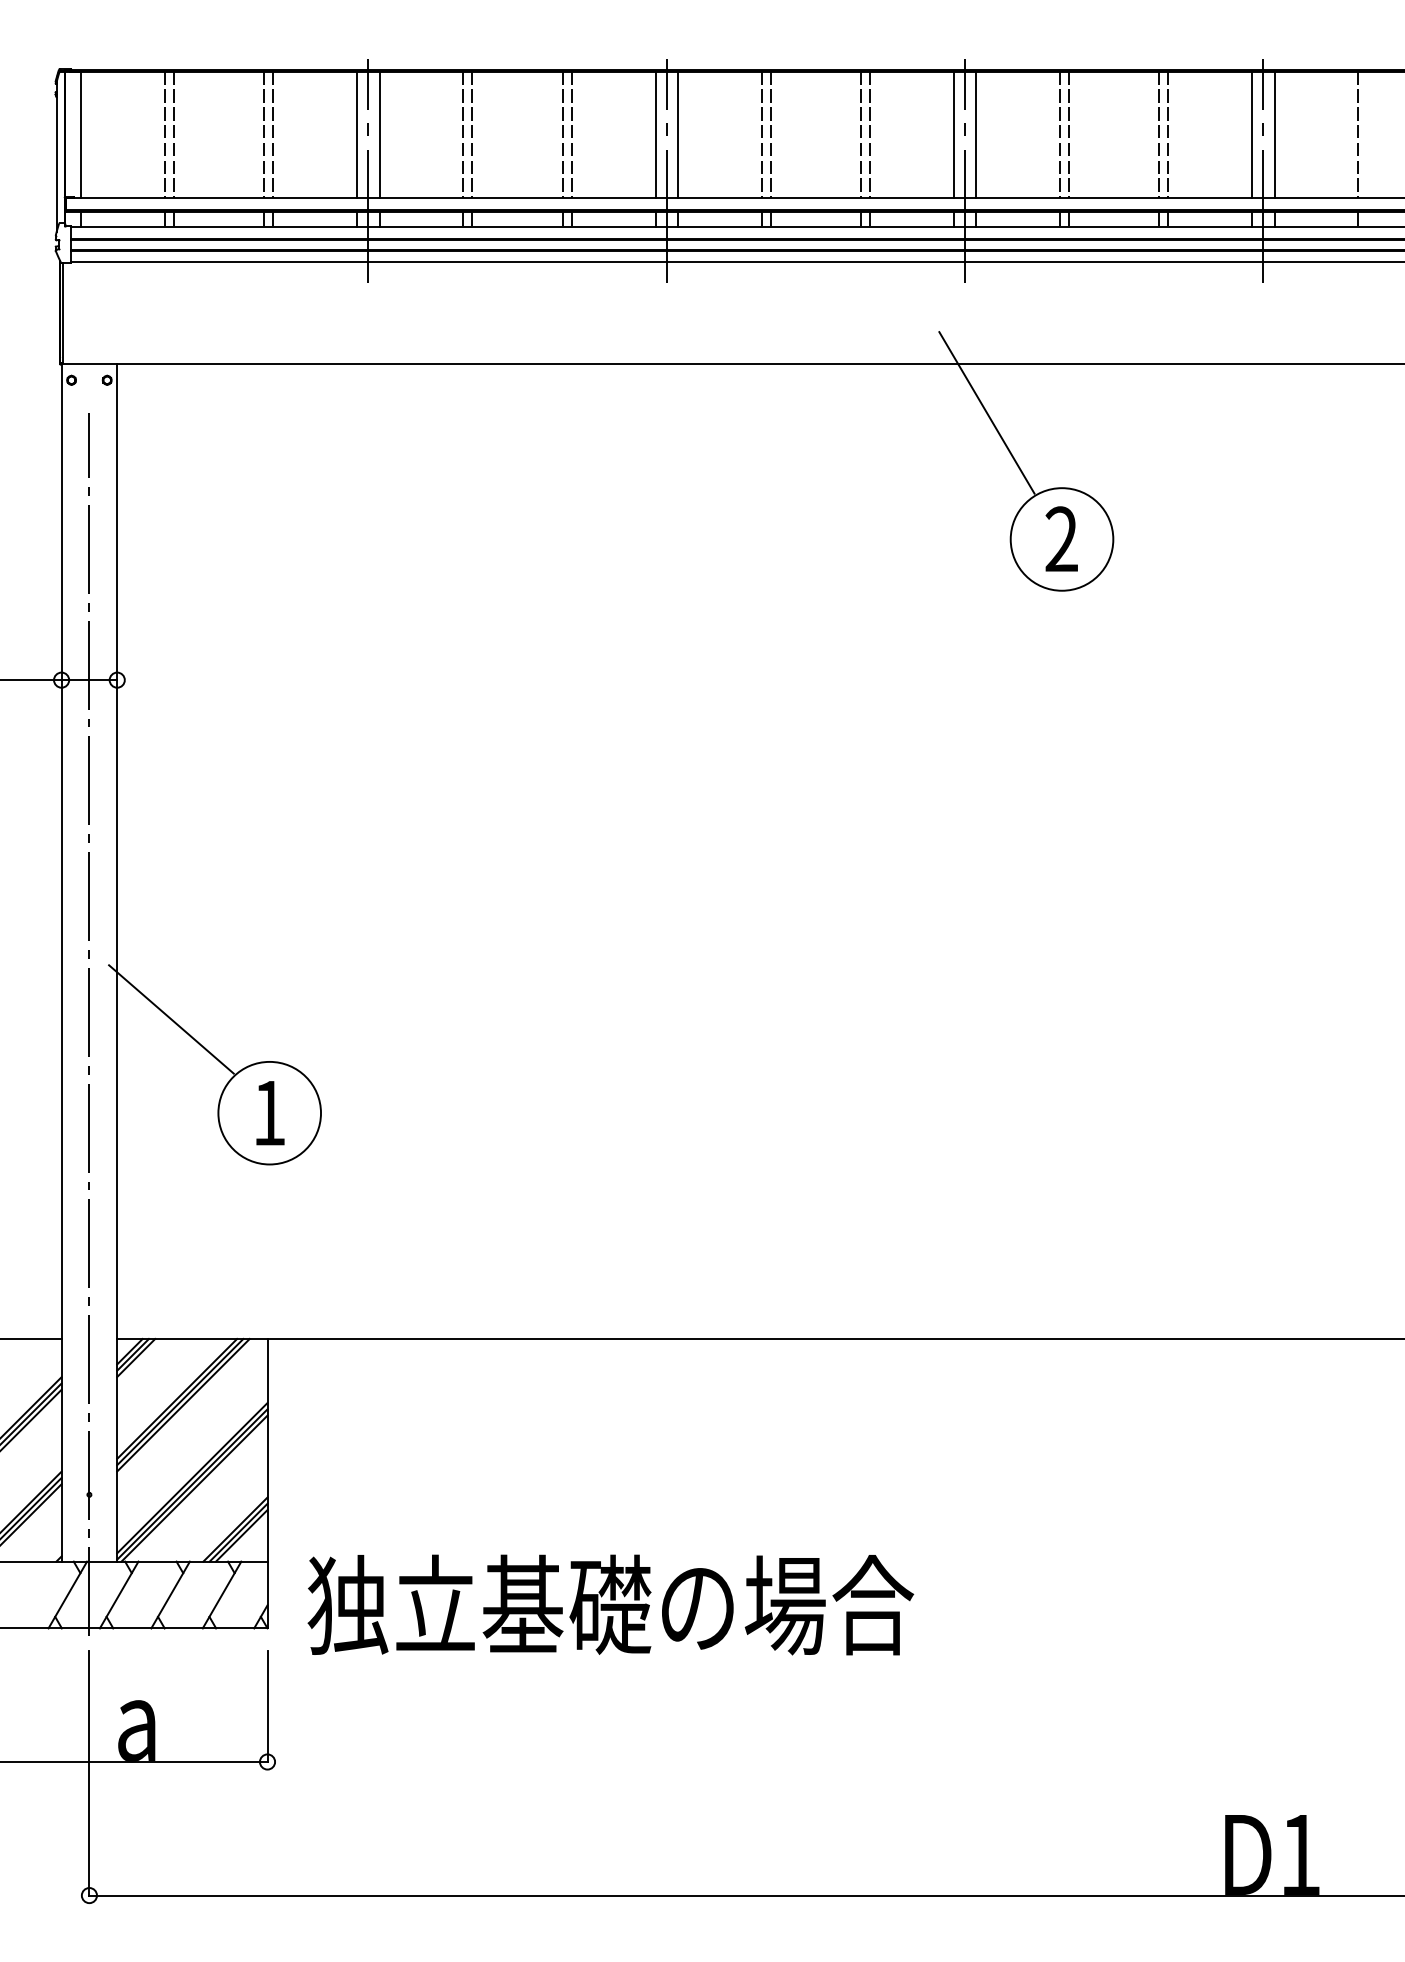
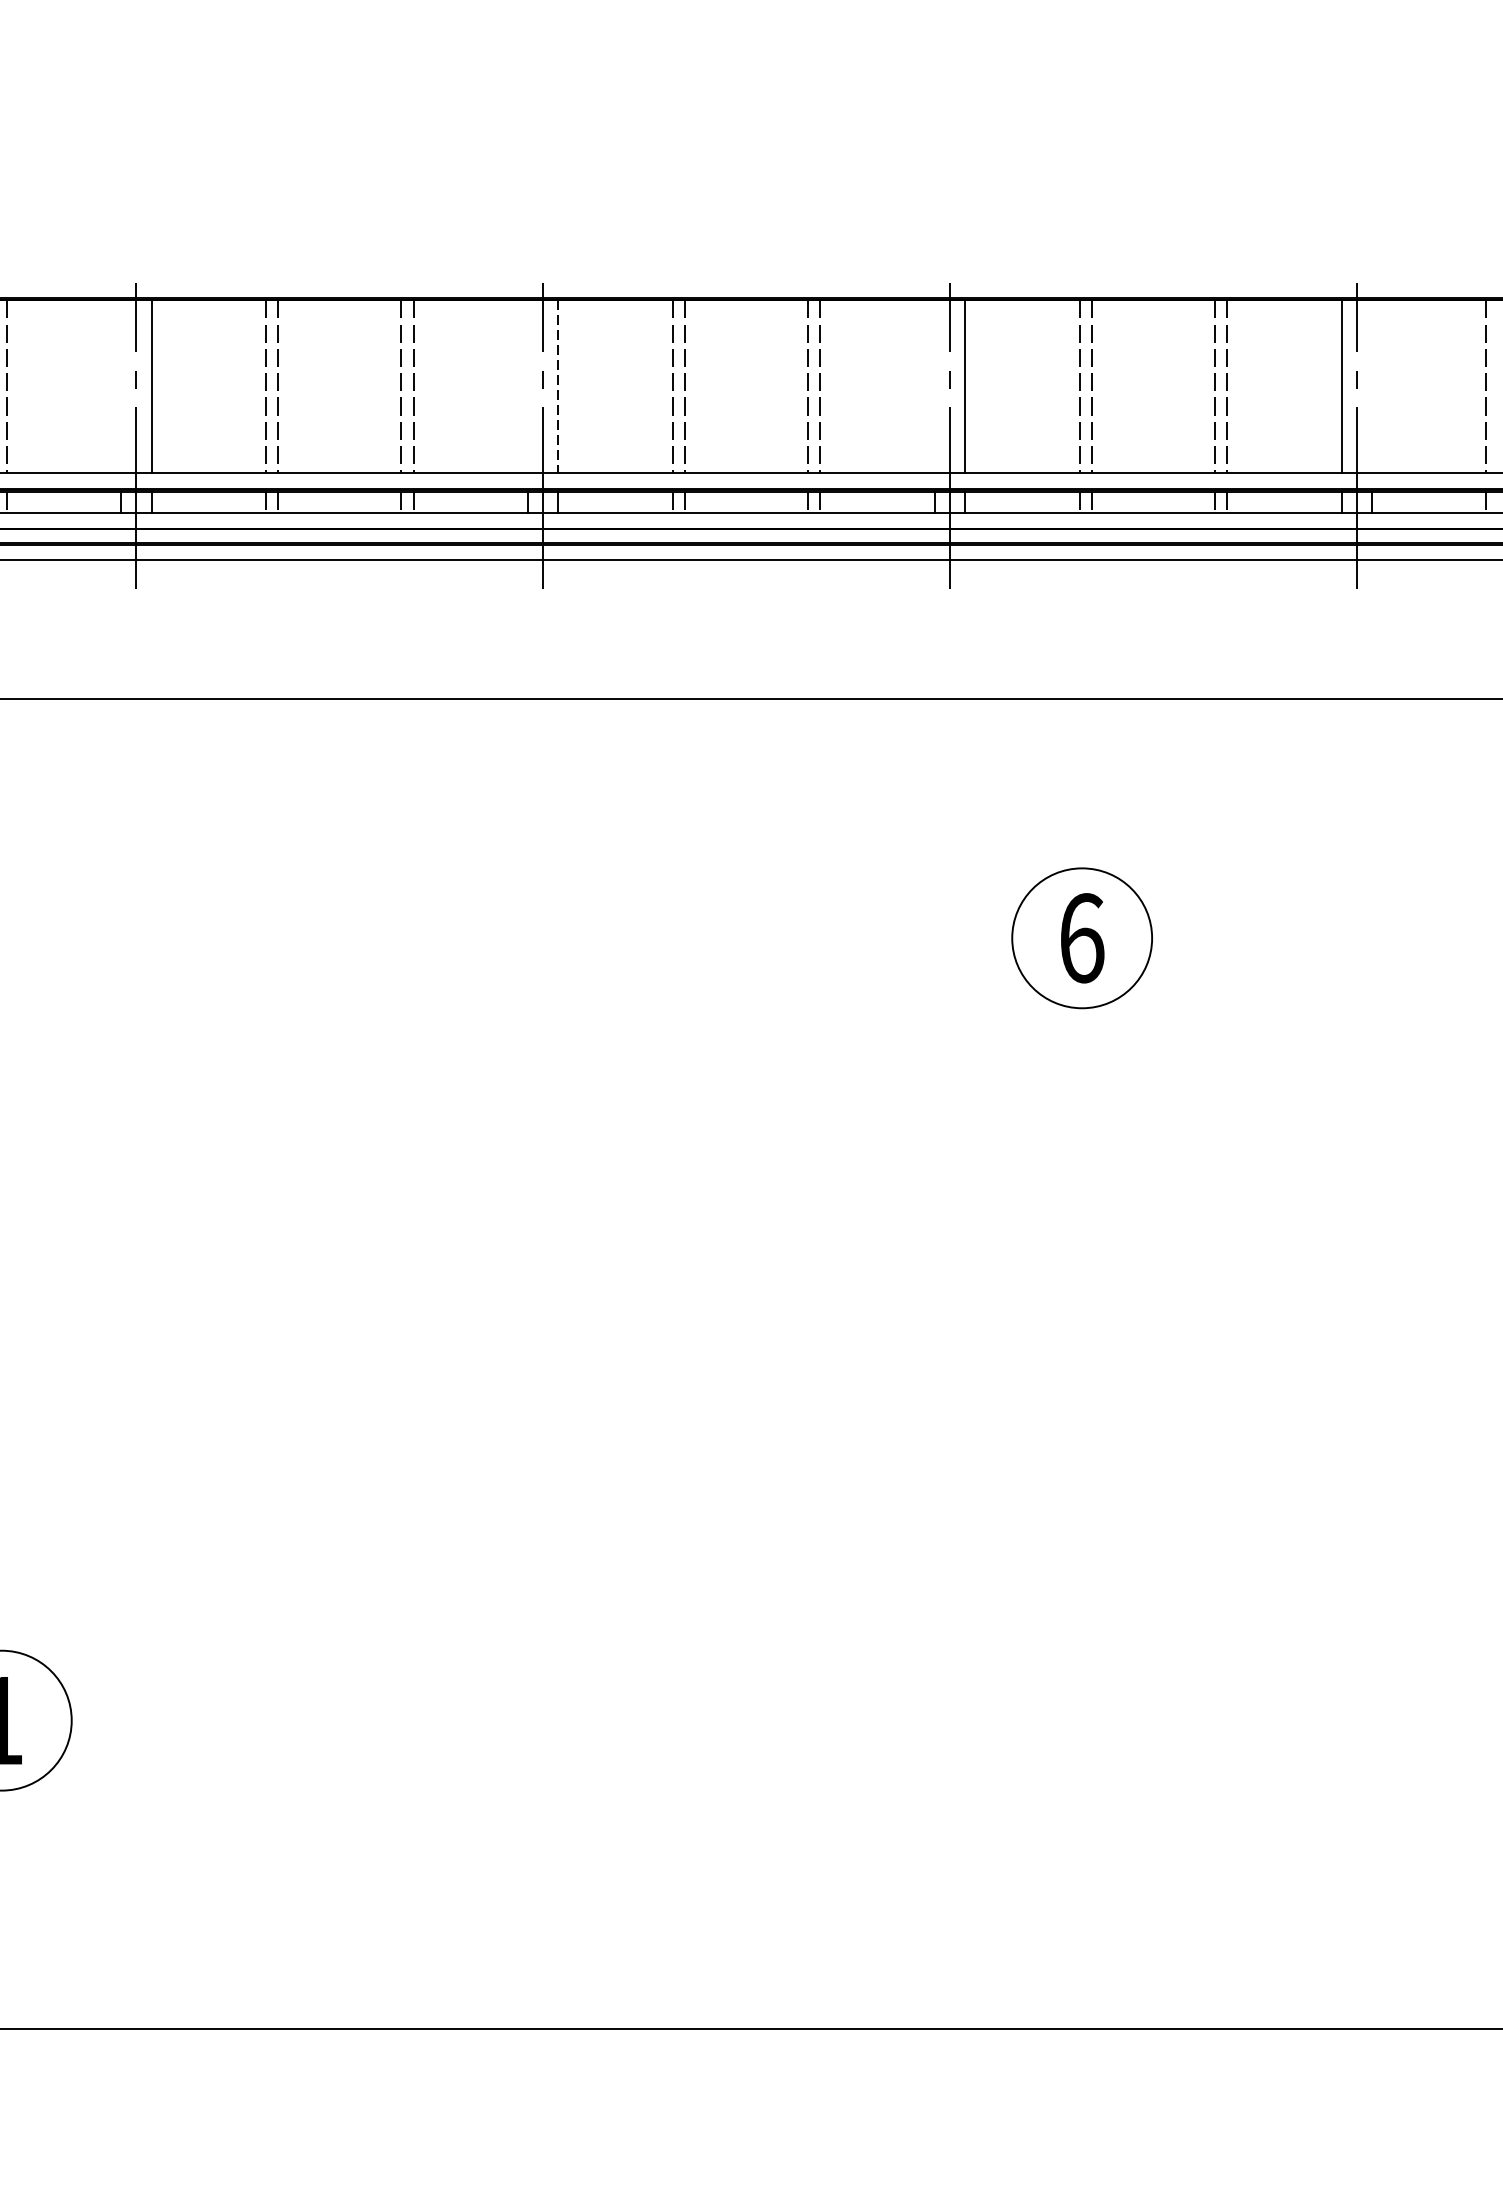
line: (357, 134) -> (121, 386), removed
line: (655, 134) -> (527, 386), removed
line: (953, 134) -> (934, 386), removed
line: (1274, 134) -> (1371, 386), removed
line: (677, 135) -> (557, 387), solid -> dashed
line: (986, 412) -> (979, 765), removed
text: (1061, 539) -> (1081, 938), 2 -> 6

